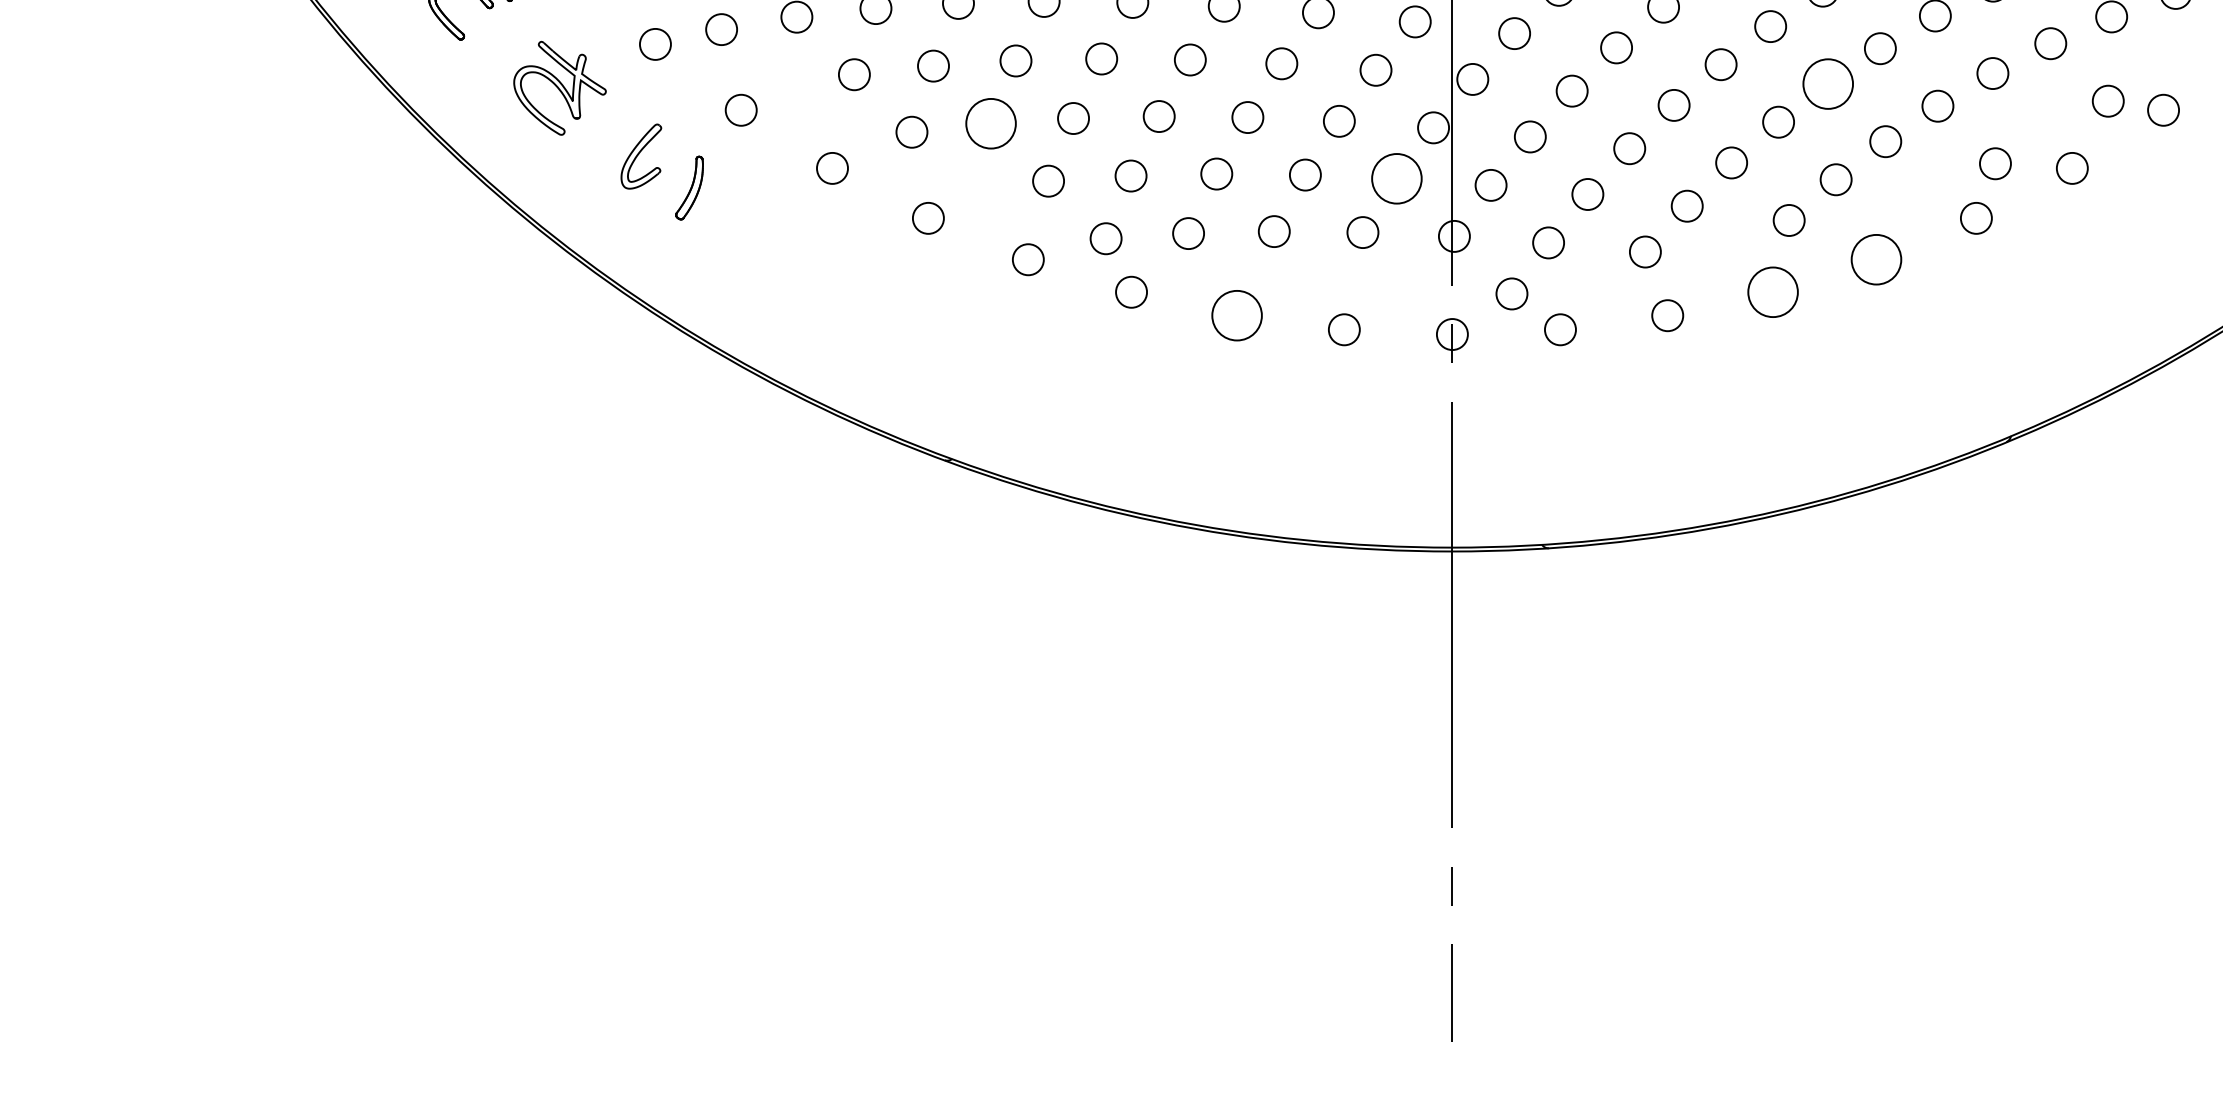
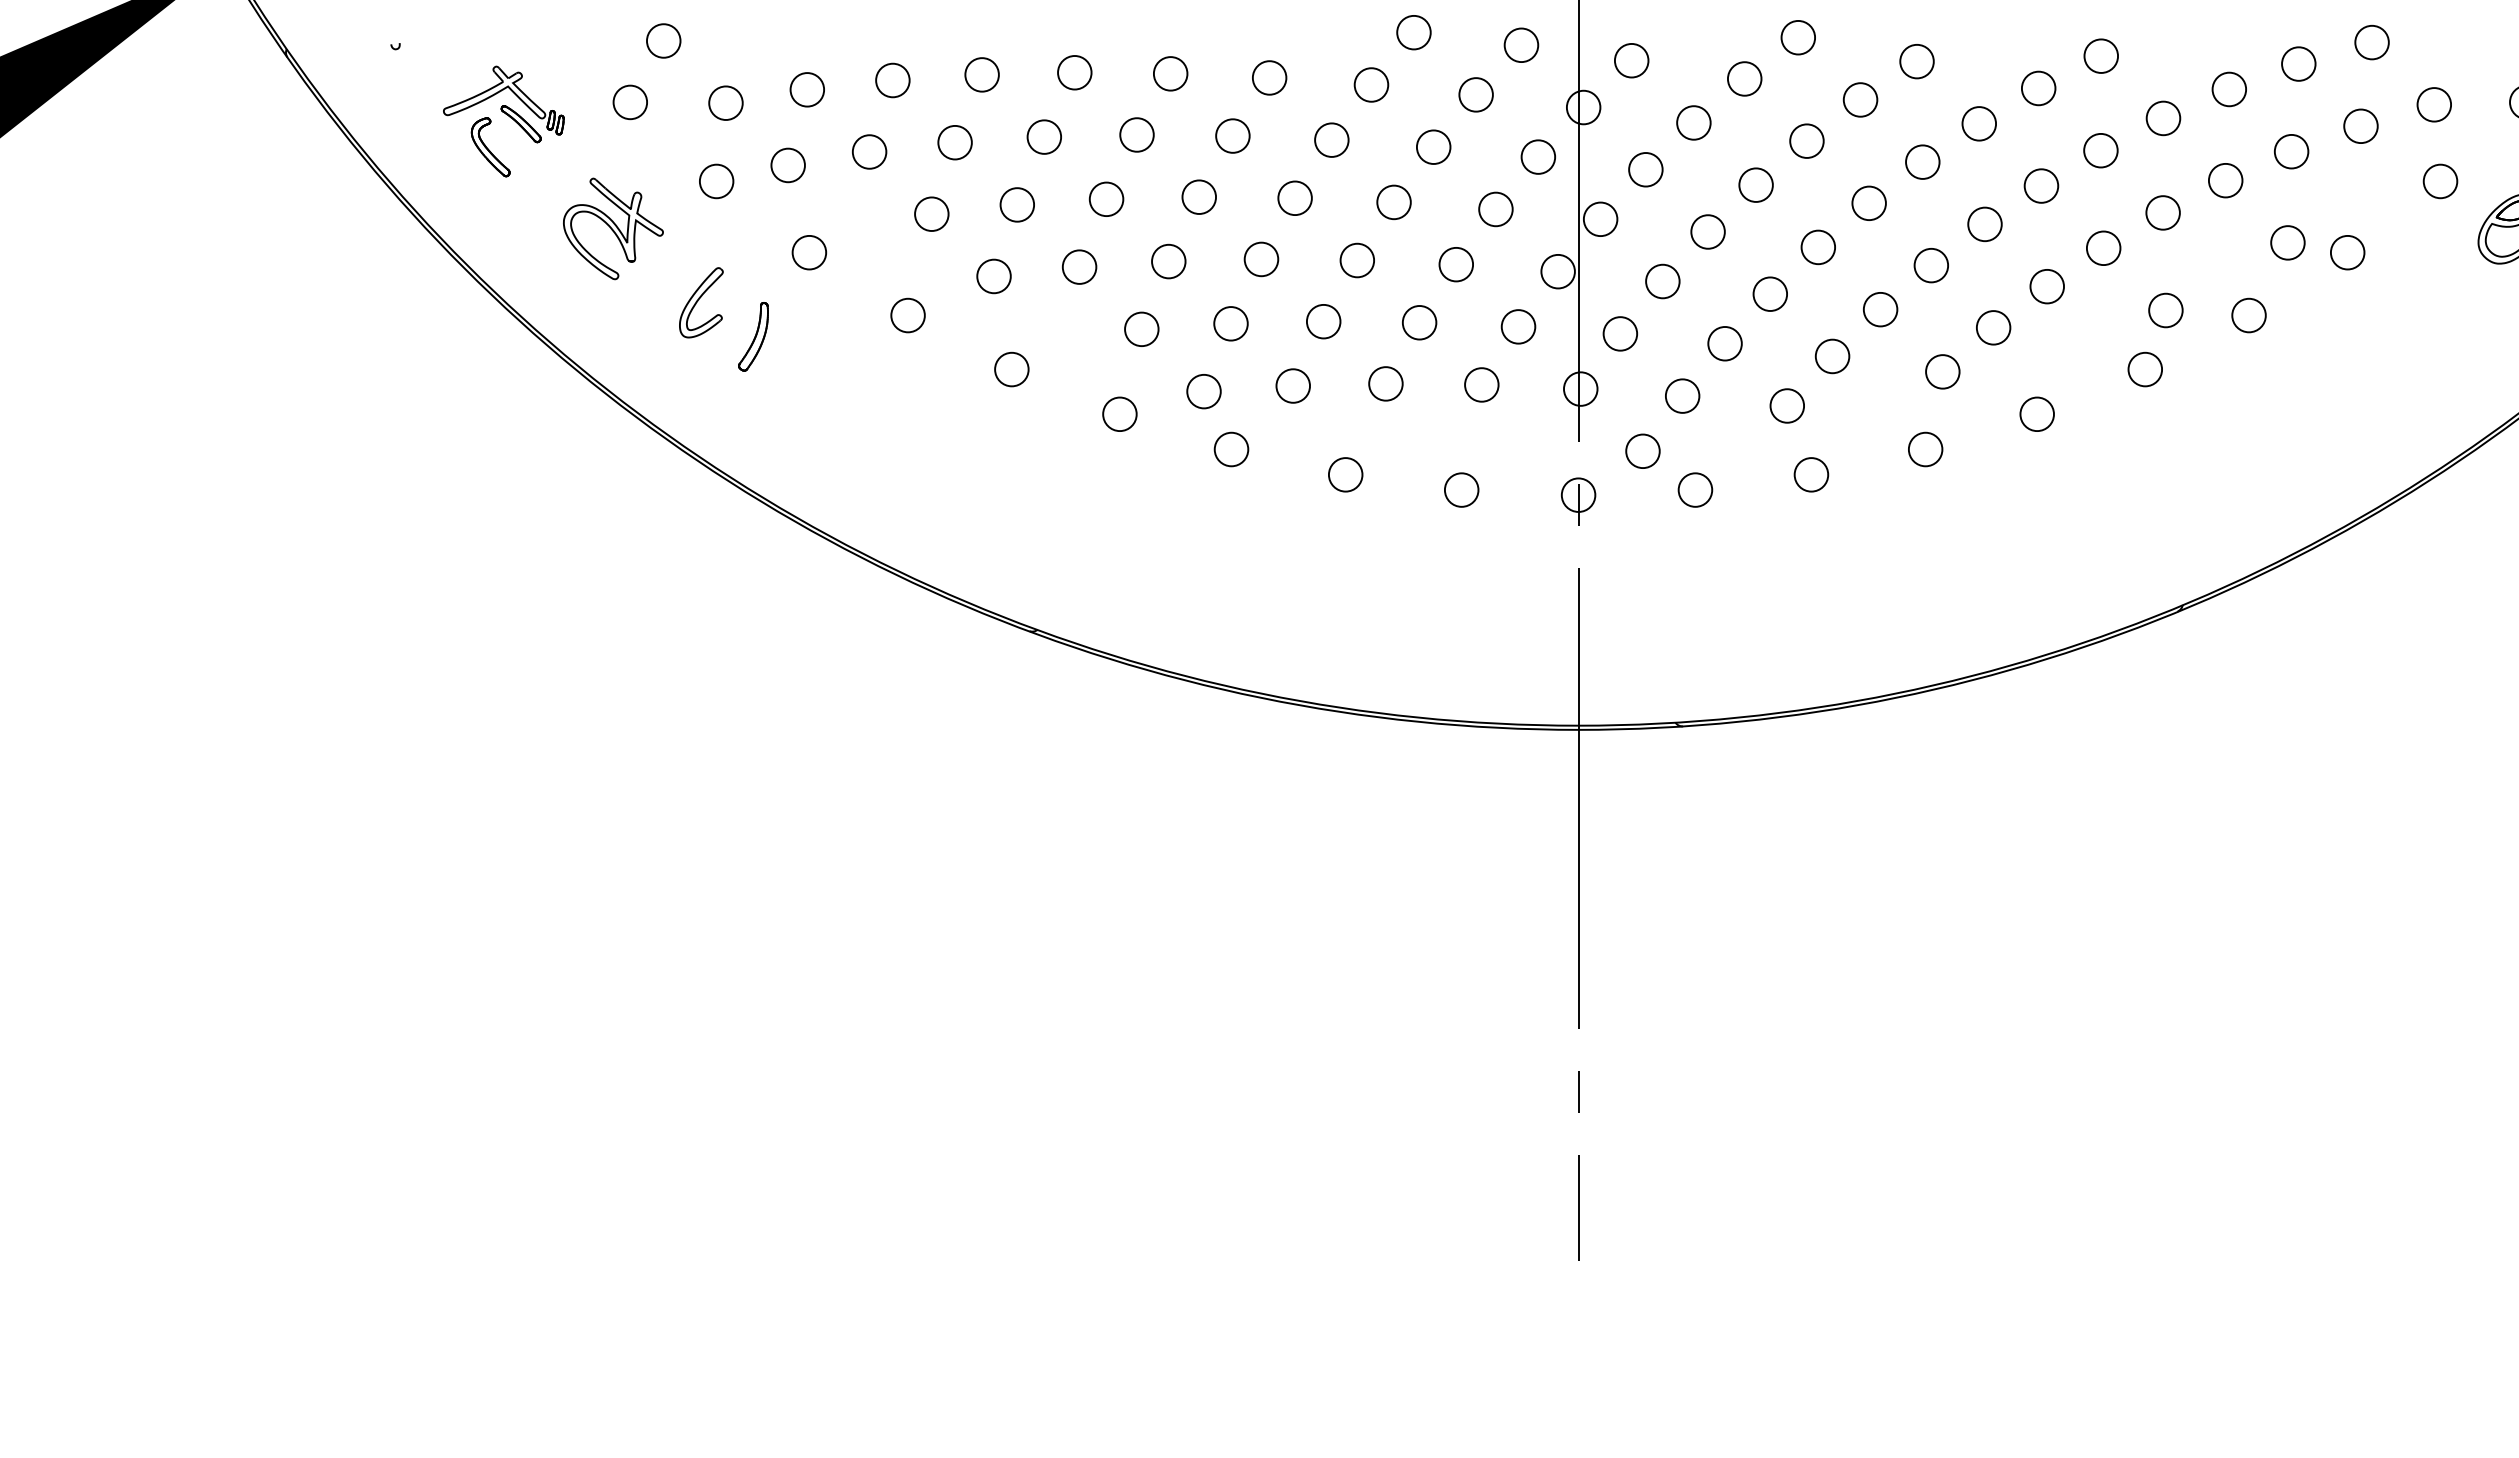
circle: (1827, 84) -> (1984, 224), size x0.62
circle: (990, 123) -> (1079, 266), size x0.62
circle: (1396, 178) -> (1518, 326), size x0.62
circle: (1875, 259) -> (2036, 414), size x0.62
circle: (1773, 292) -> (1925, 449), size x0.62
circle: (1236, 315) -> (1345, 474), size x0.62

